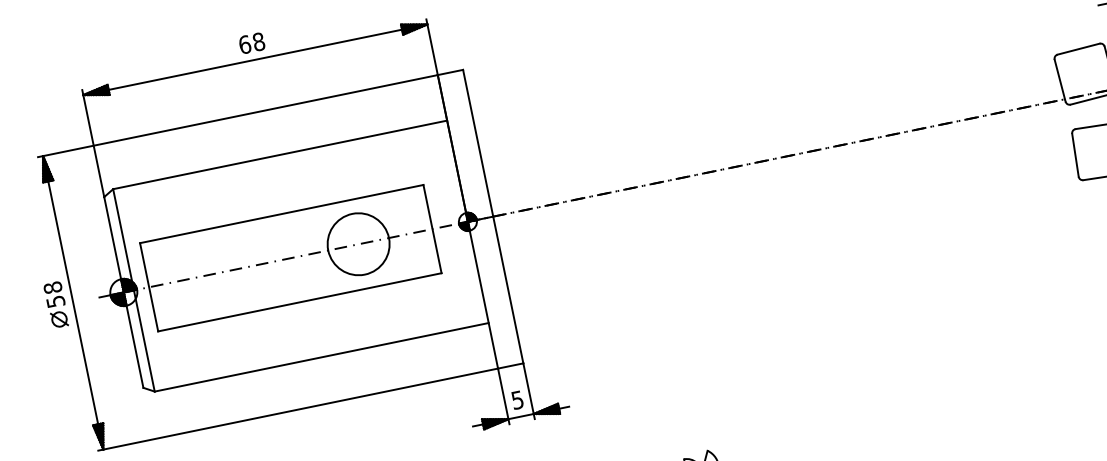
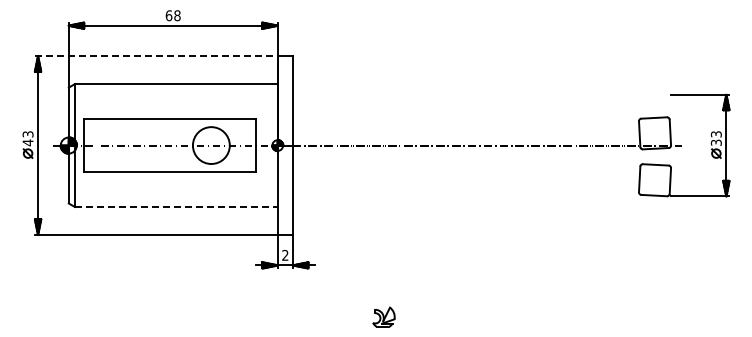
line: (238, 116) -> (156, 56), solid -> dashed
text: (53, 294) -> (27, 138), 58 -> 43
line: (322, 358) -> (176, 207), solid -> dashed
text: (517, 398) -> (285, 254), 5 -> 2

